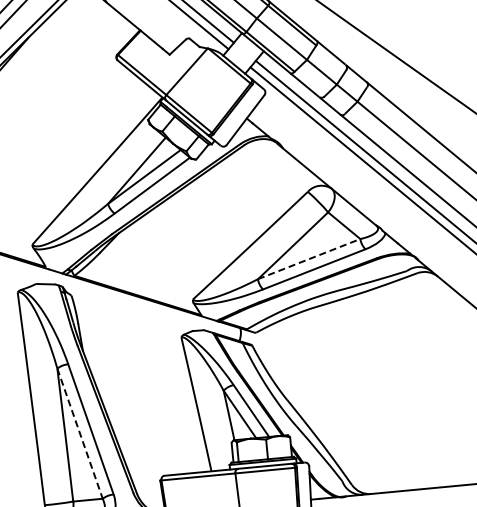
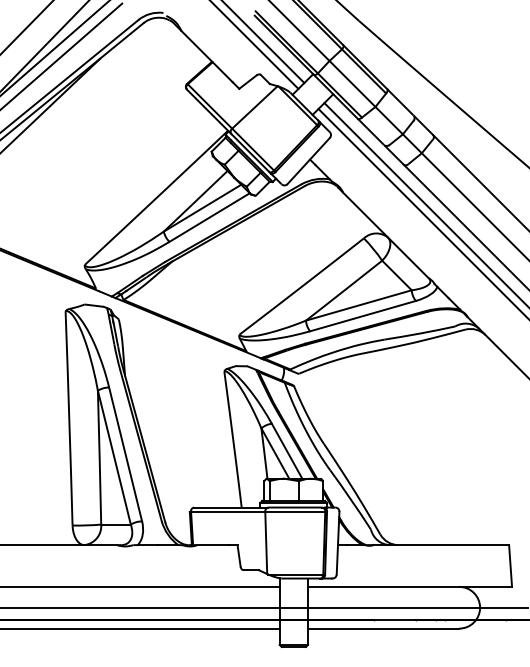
line: (308, 259) -> (358, 305), dashed -> solid
line: (80, 433) -> (114, 457), dashed -> solid

